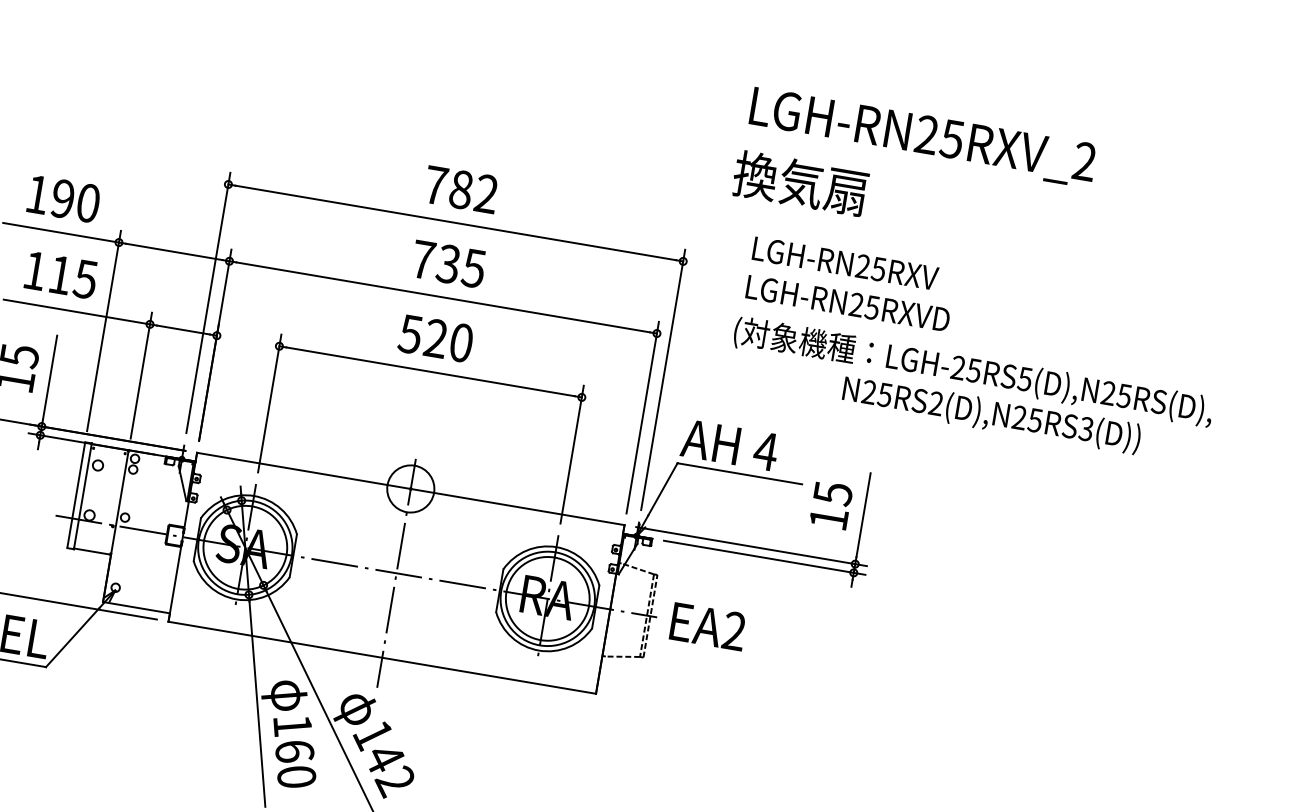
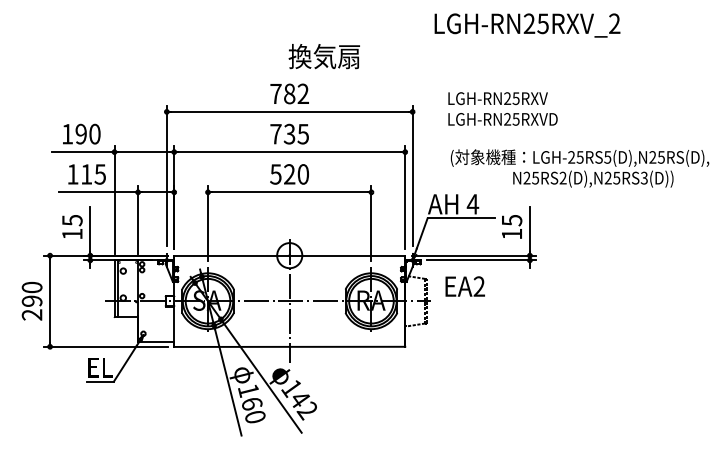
text: (798, 183) -> (323, 56), moved
text: (969, 390) -> (579, 168), moved
text: (706, 626) -> (464, 286), moved

